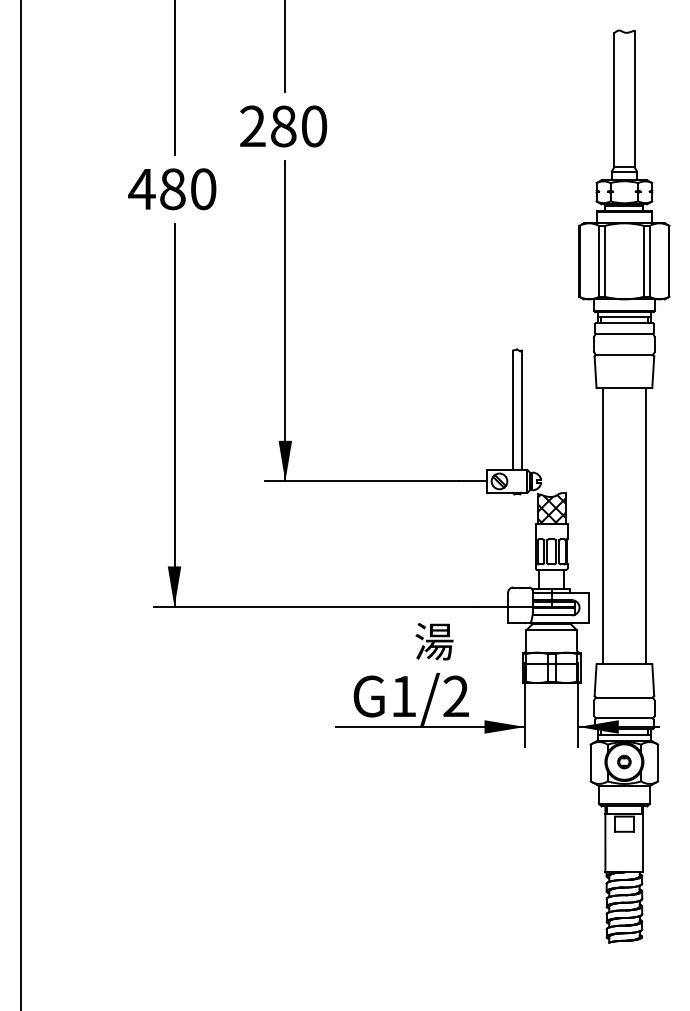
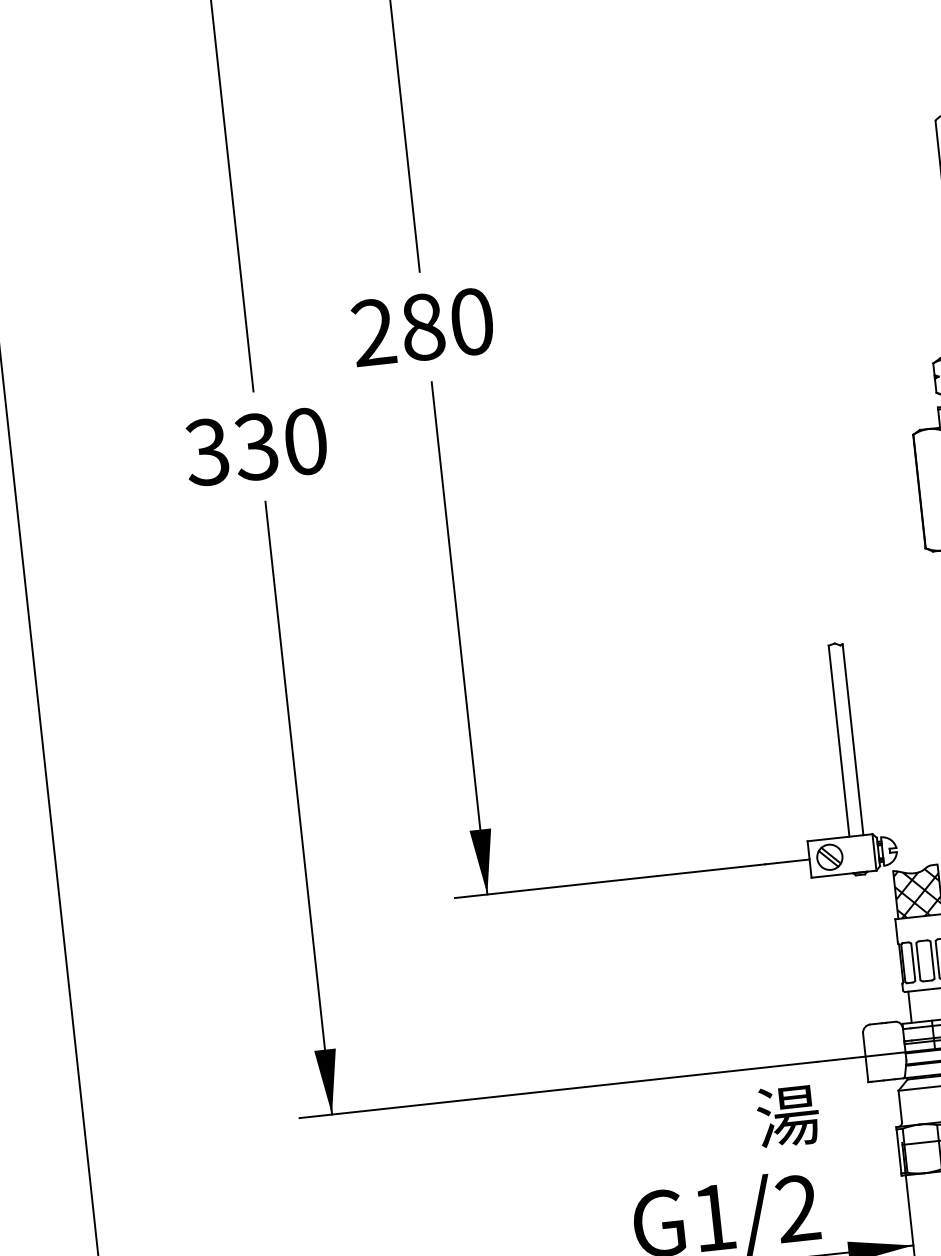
text: (156, 189) -> (230, 450), 480 -> 330
text: (434, 641) -> (788, 1115), moved

